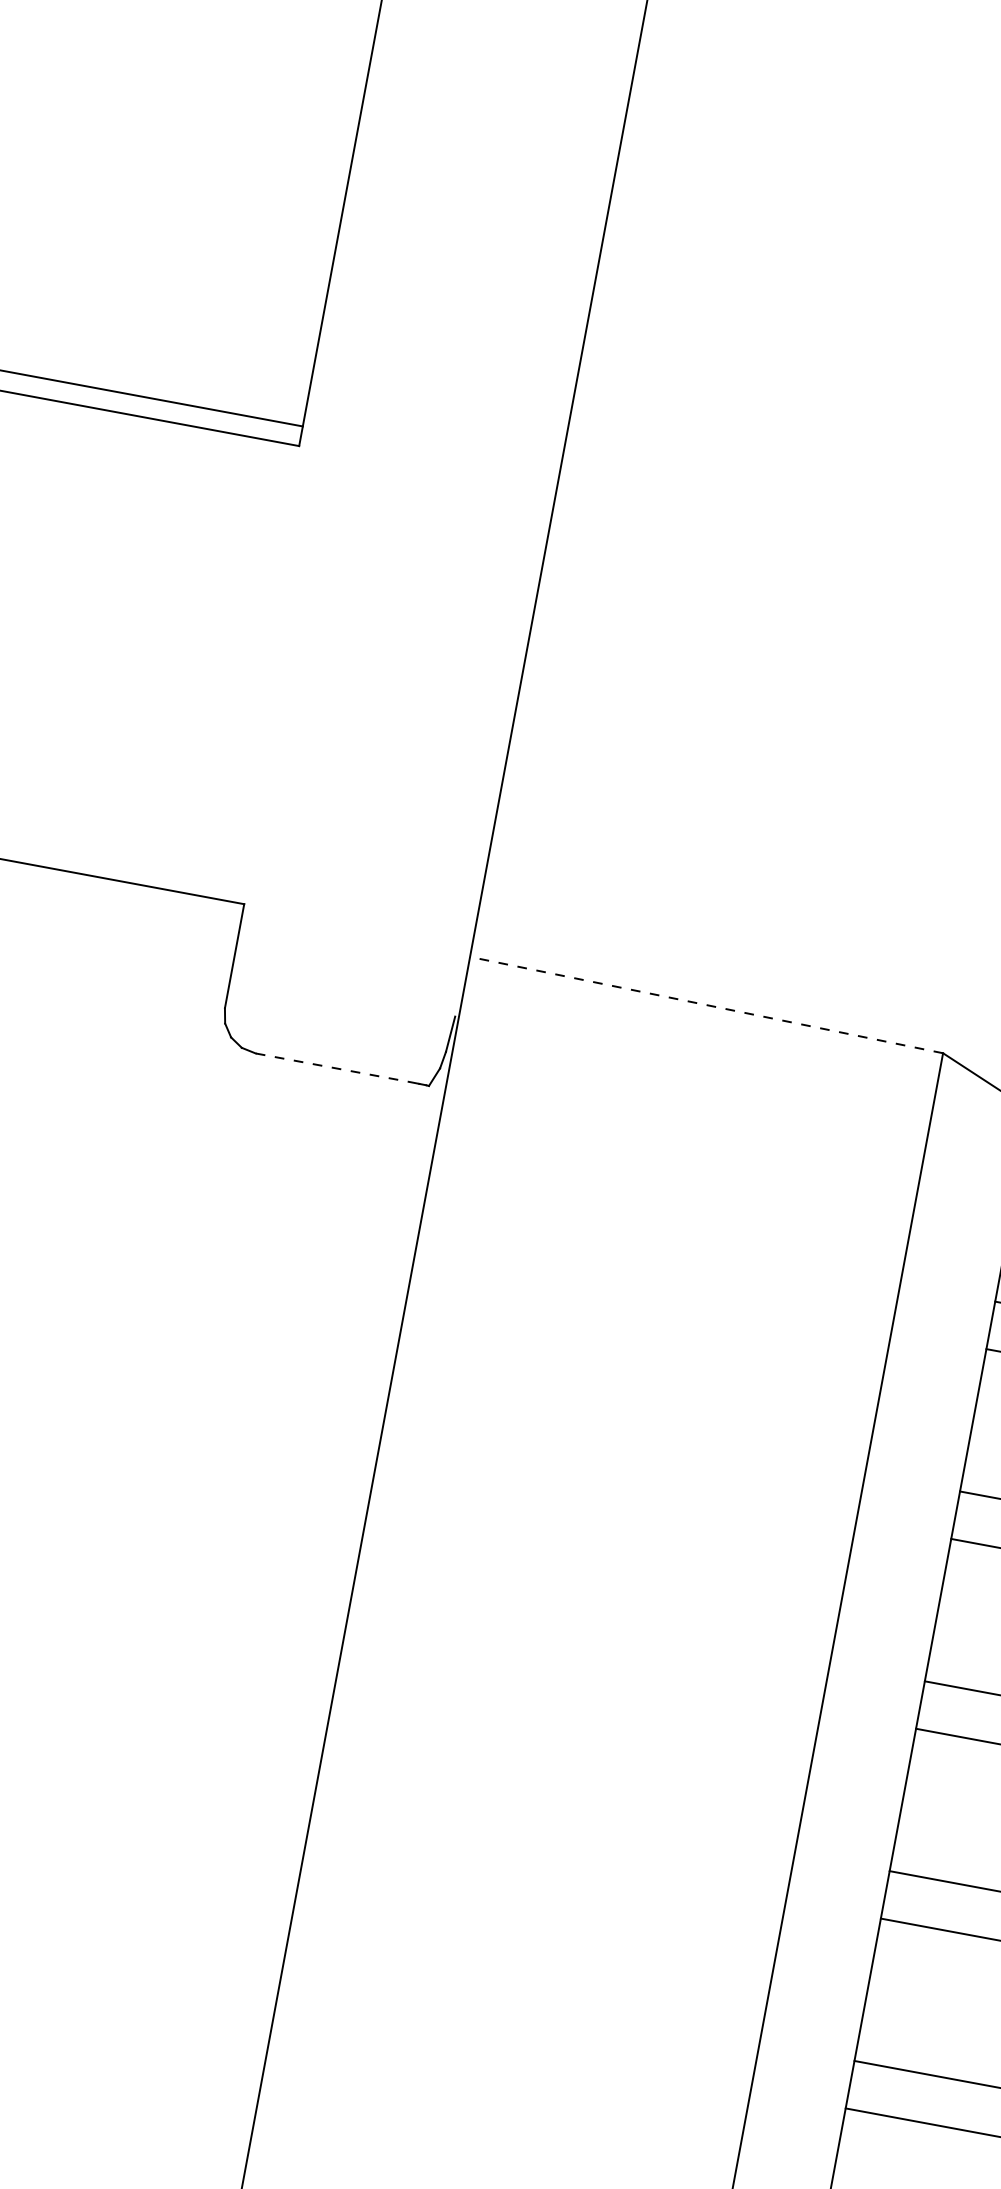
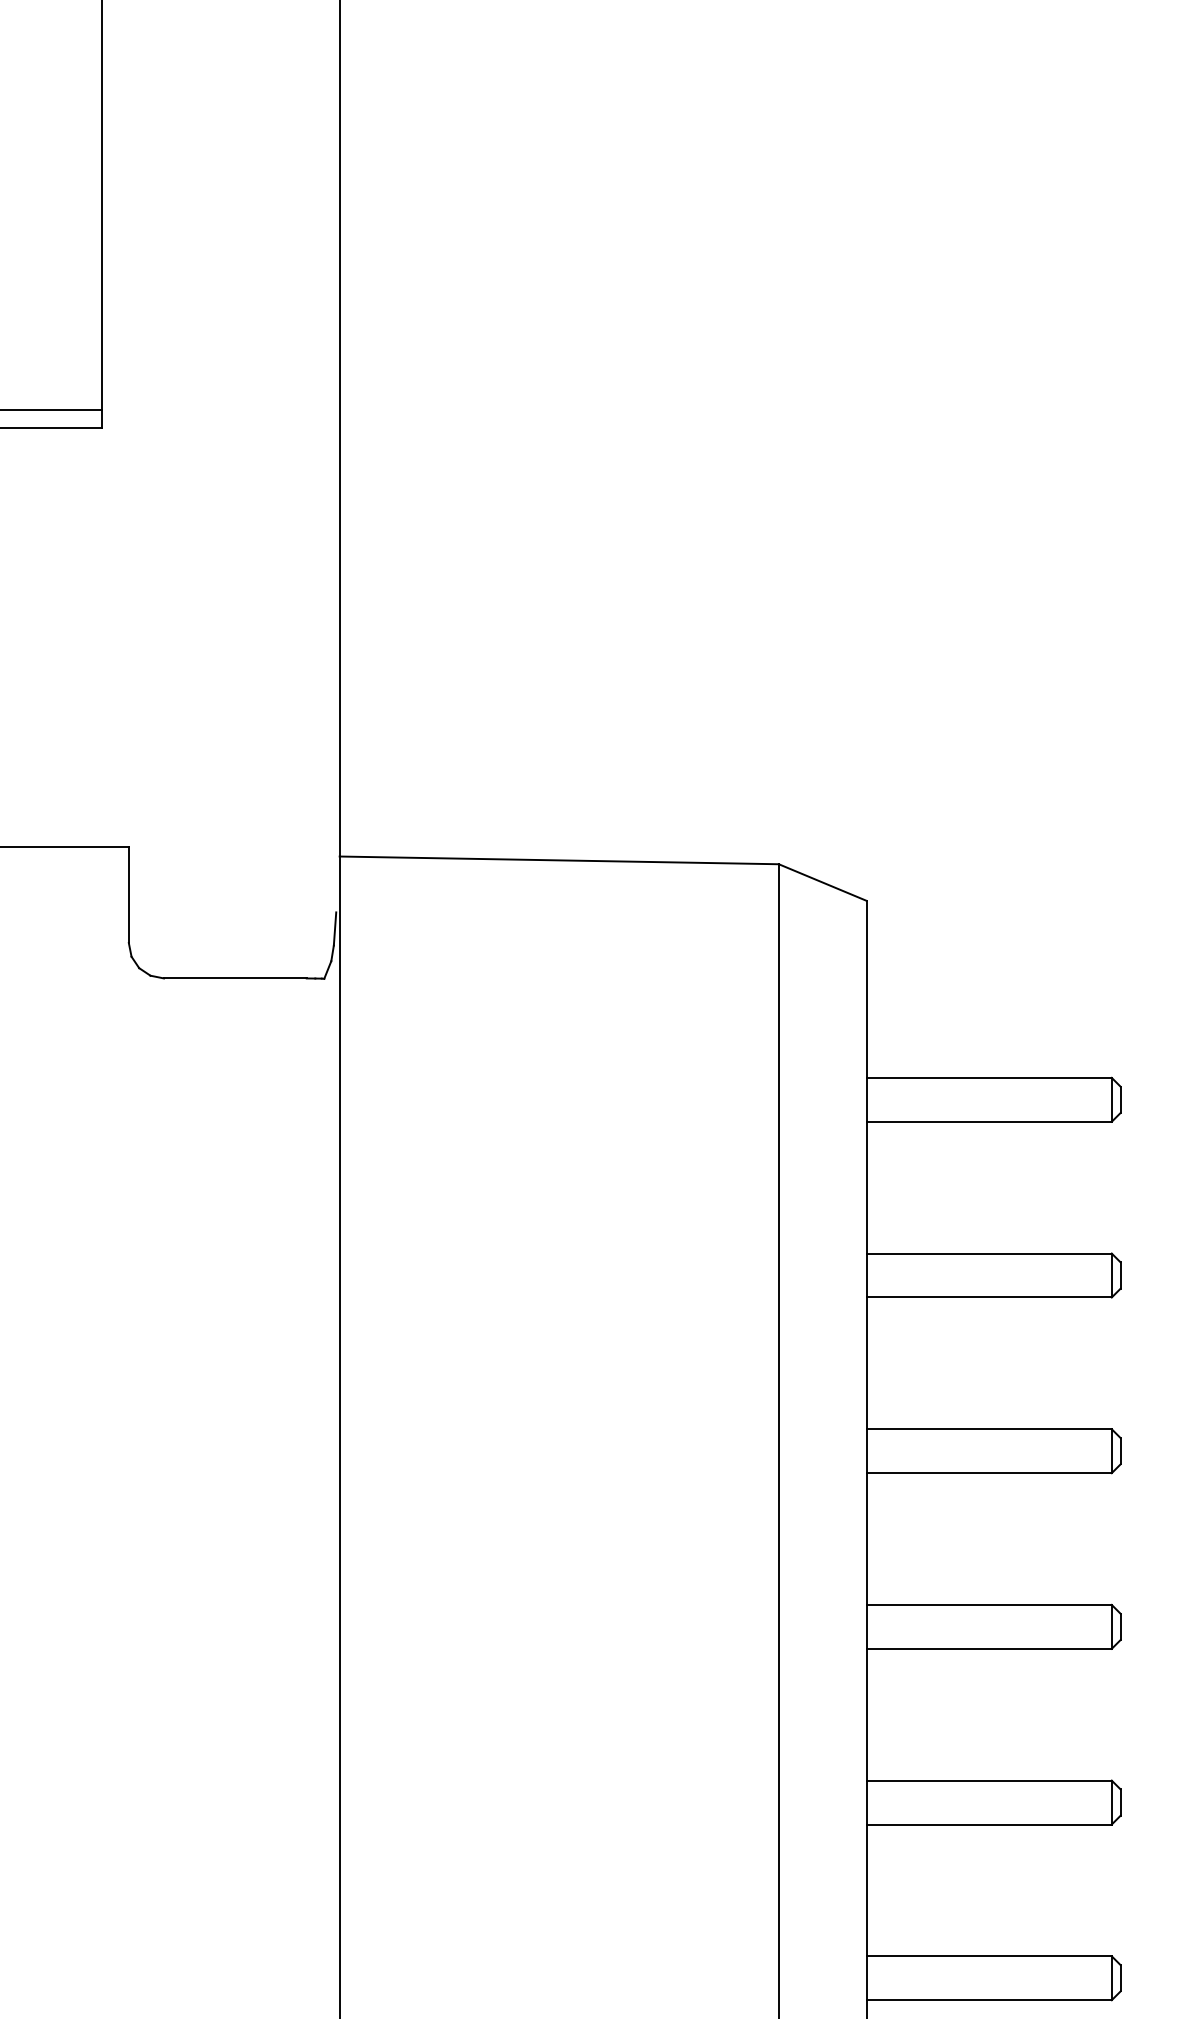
line: (706, 1005) -> (559, 860), dashed -> solid
line: (333, 1067) -> (235, 978), dashed -> solid

